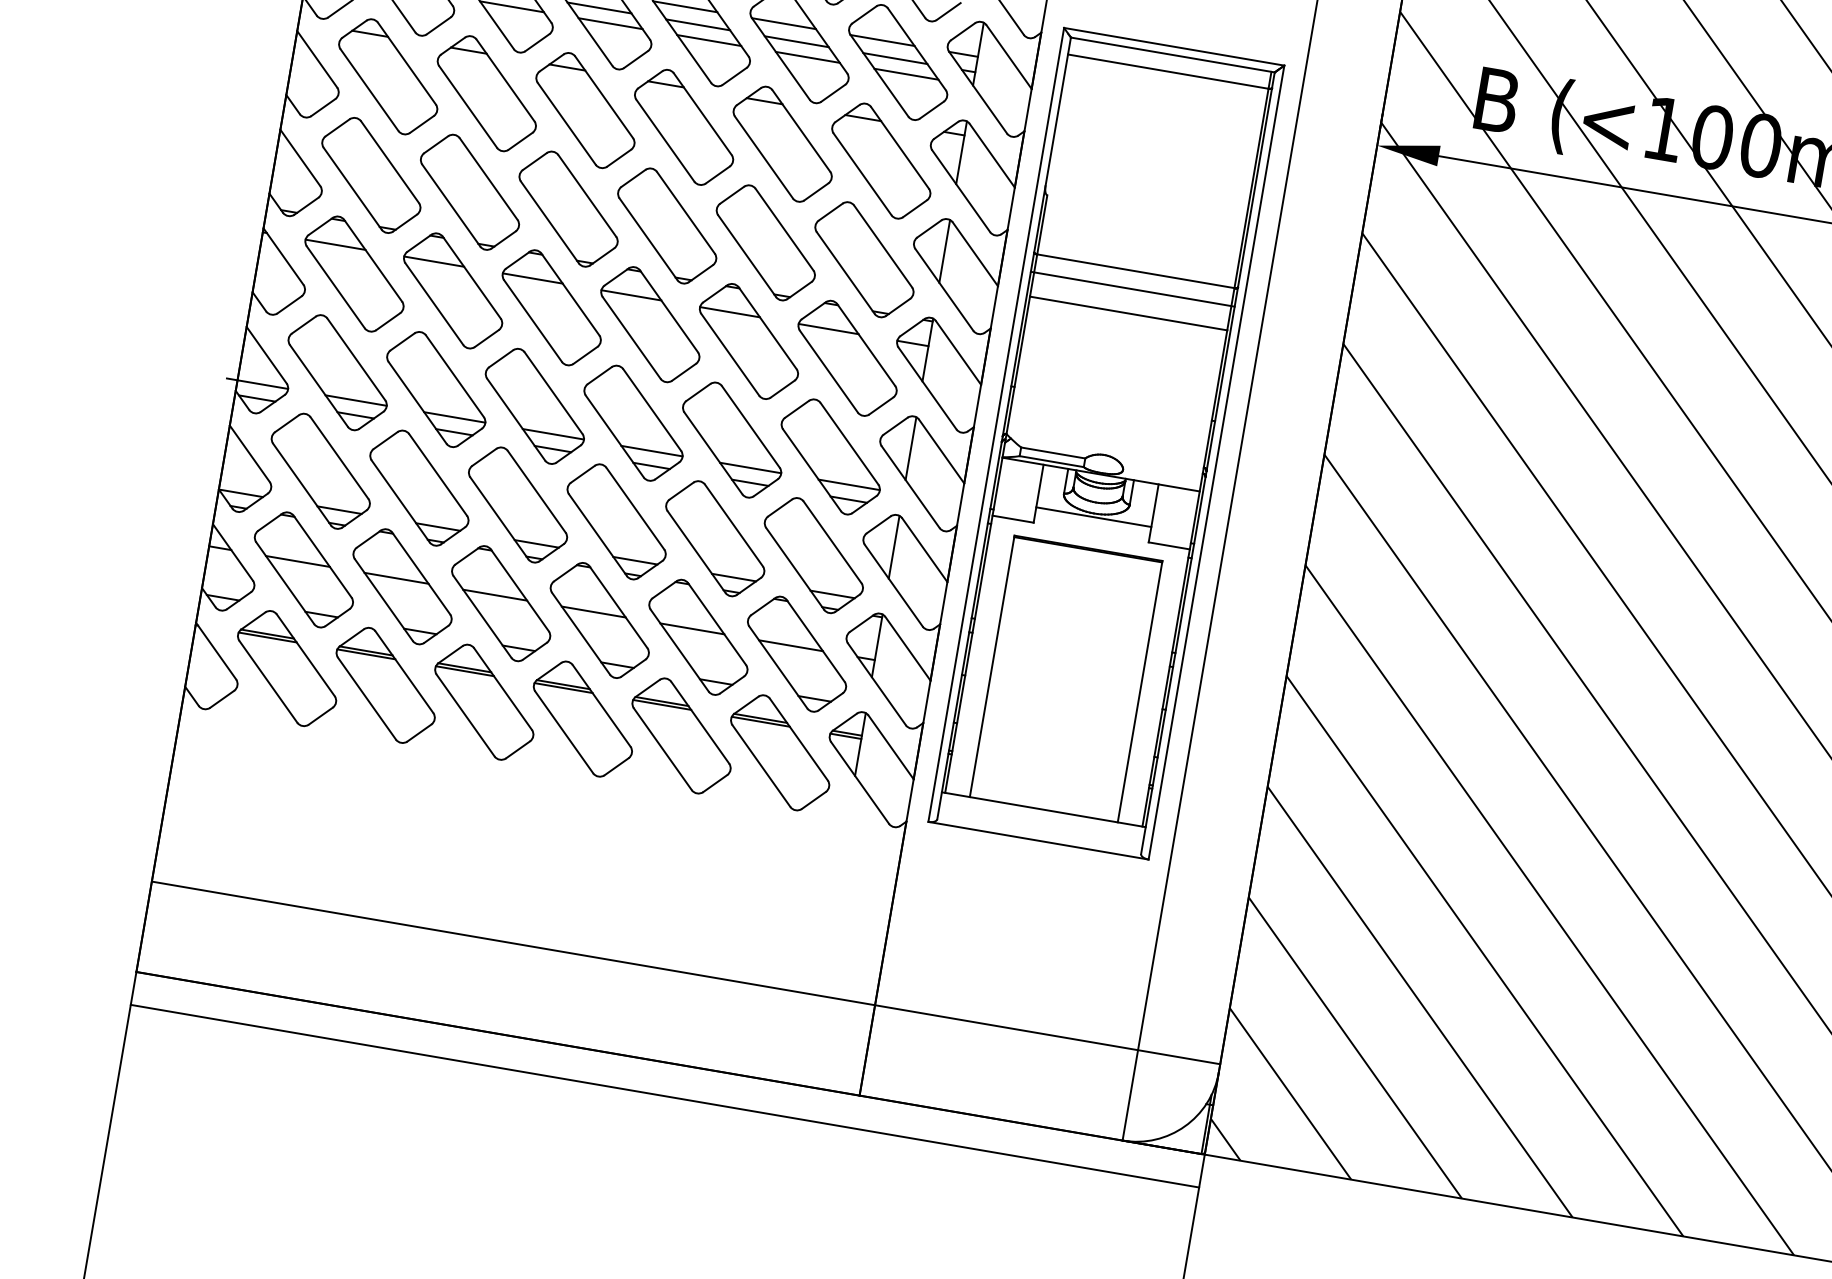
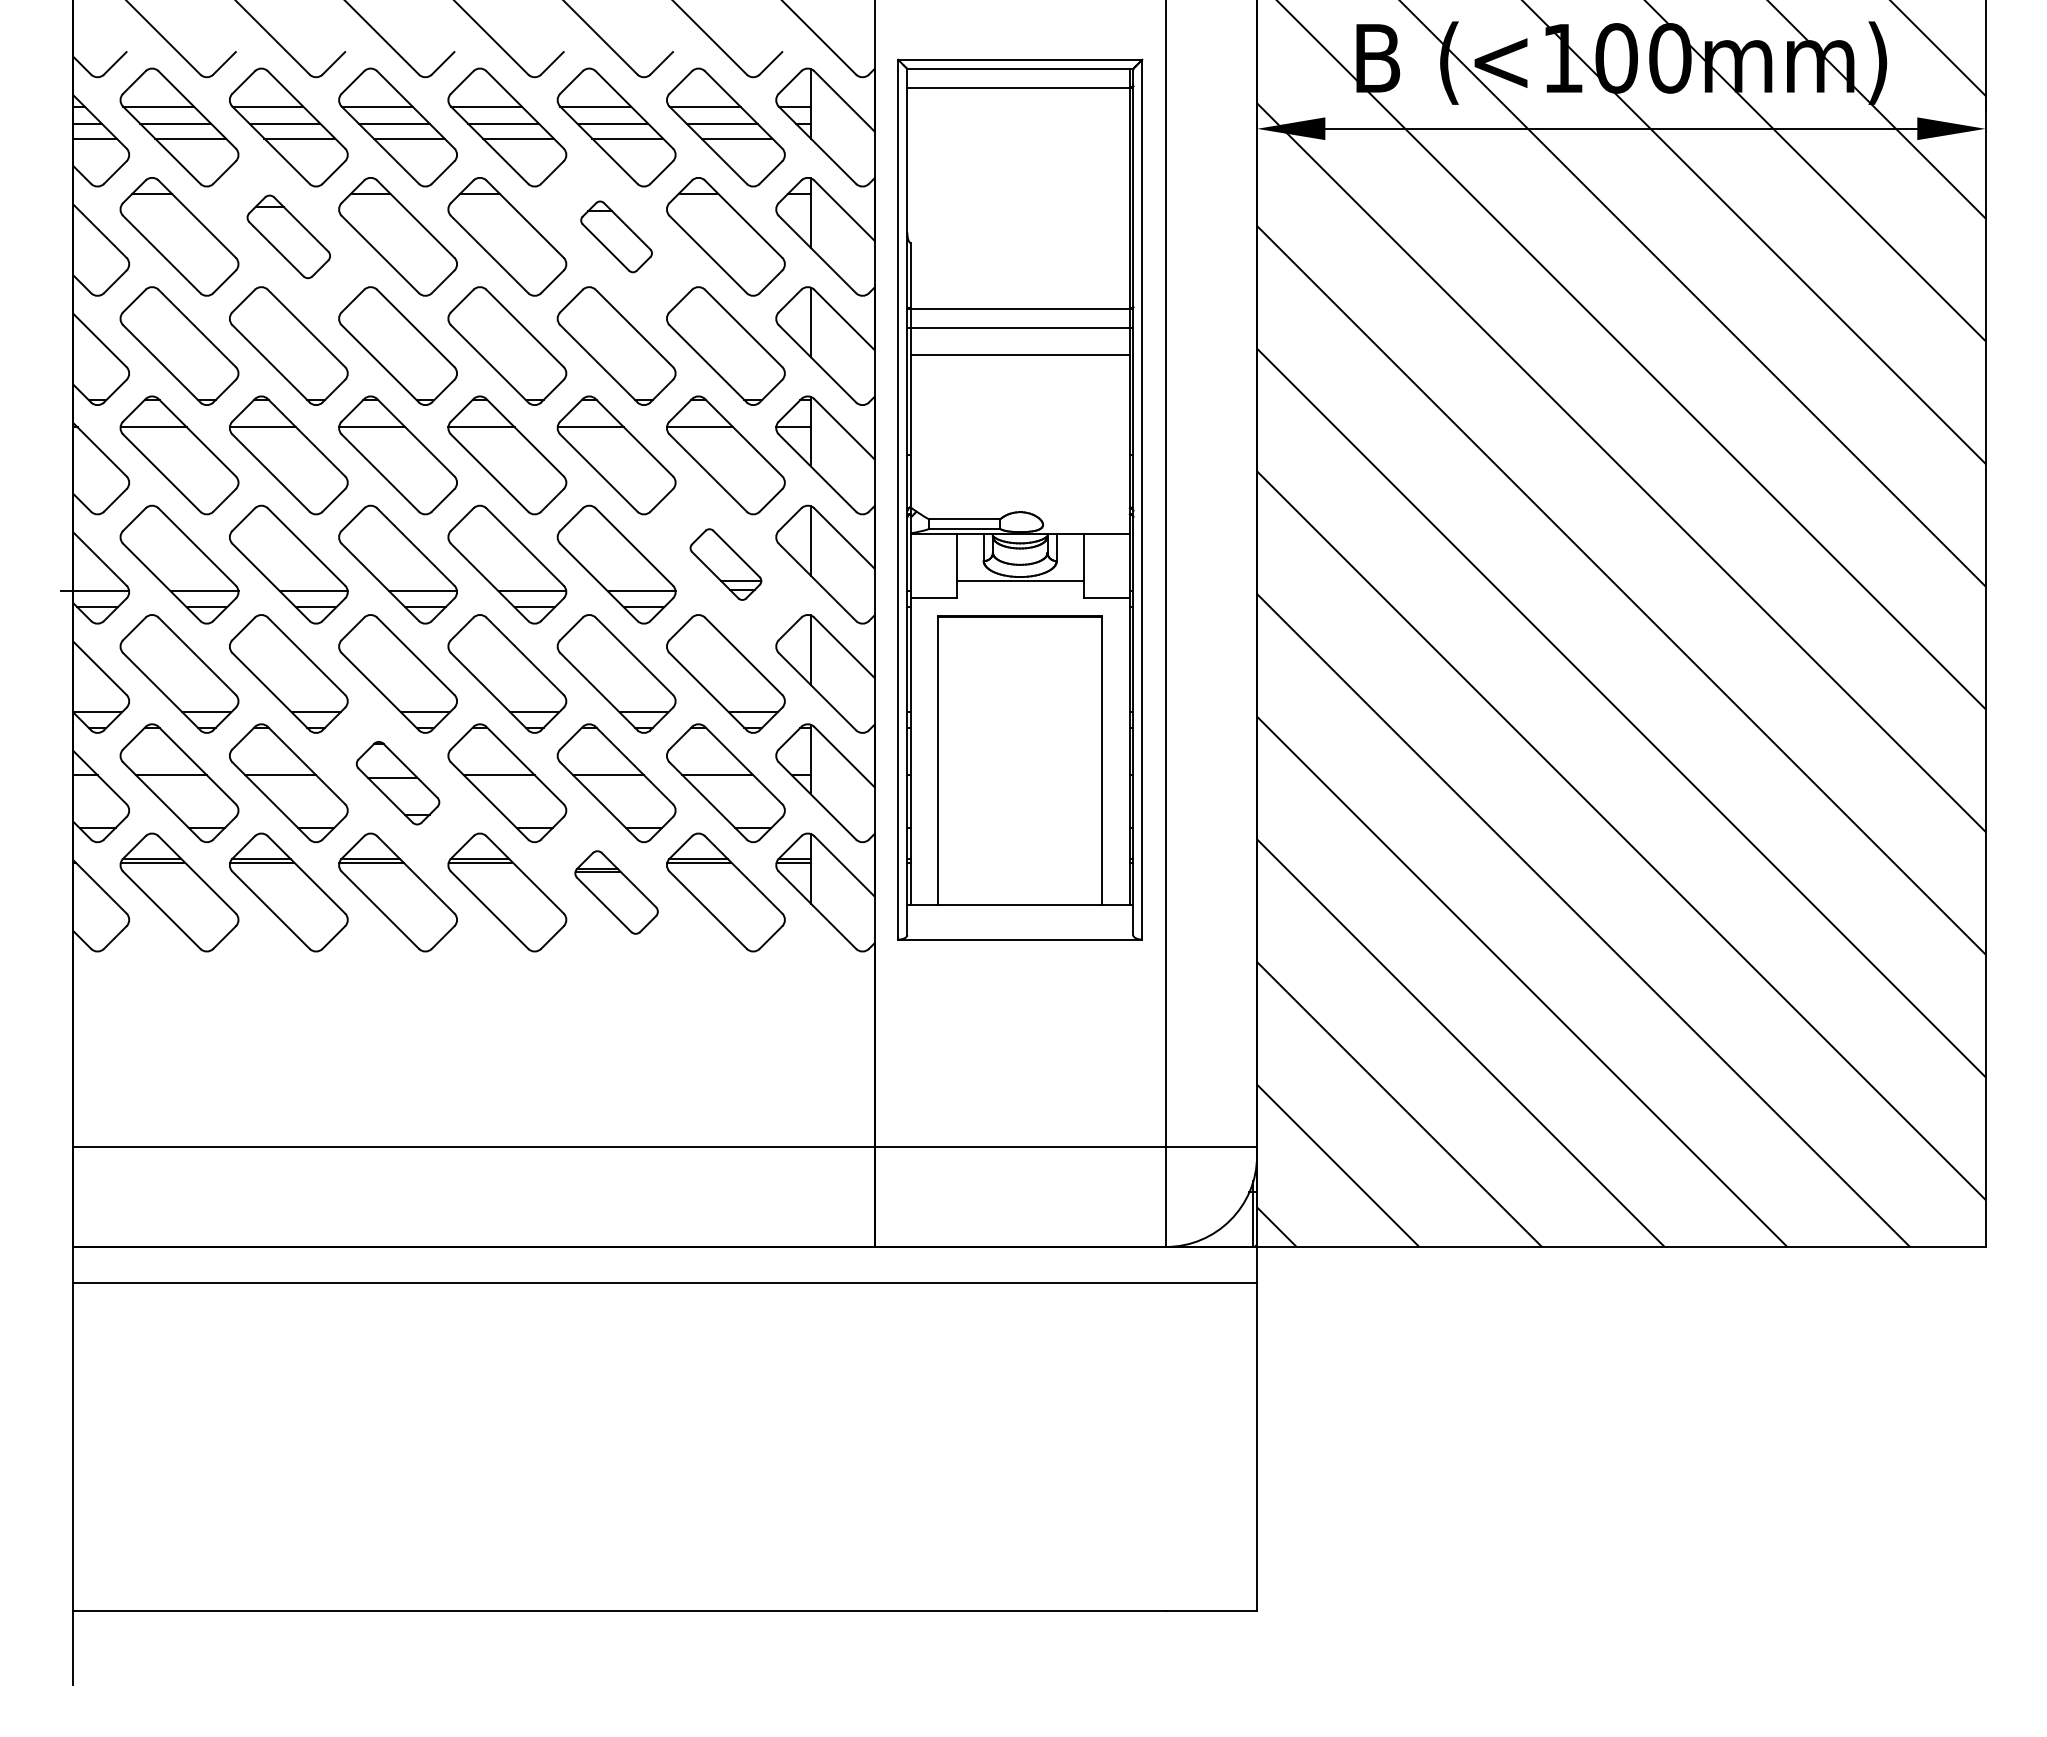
part: (486, 93) -> (288, 236), size x0.7
part: (782, 143) -> (616, 236), size x0.6
part: (830, 456) -> (725, 564), size x0.6
part: (500, 602) -> (397, 782), size x0.7
part: (681, 735) -> (616, 892), size x0.7

